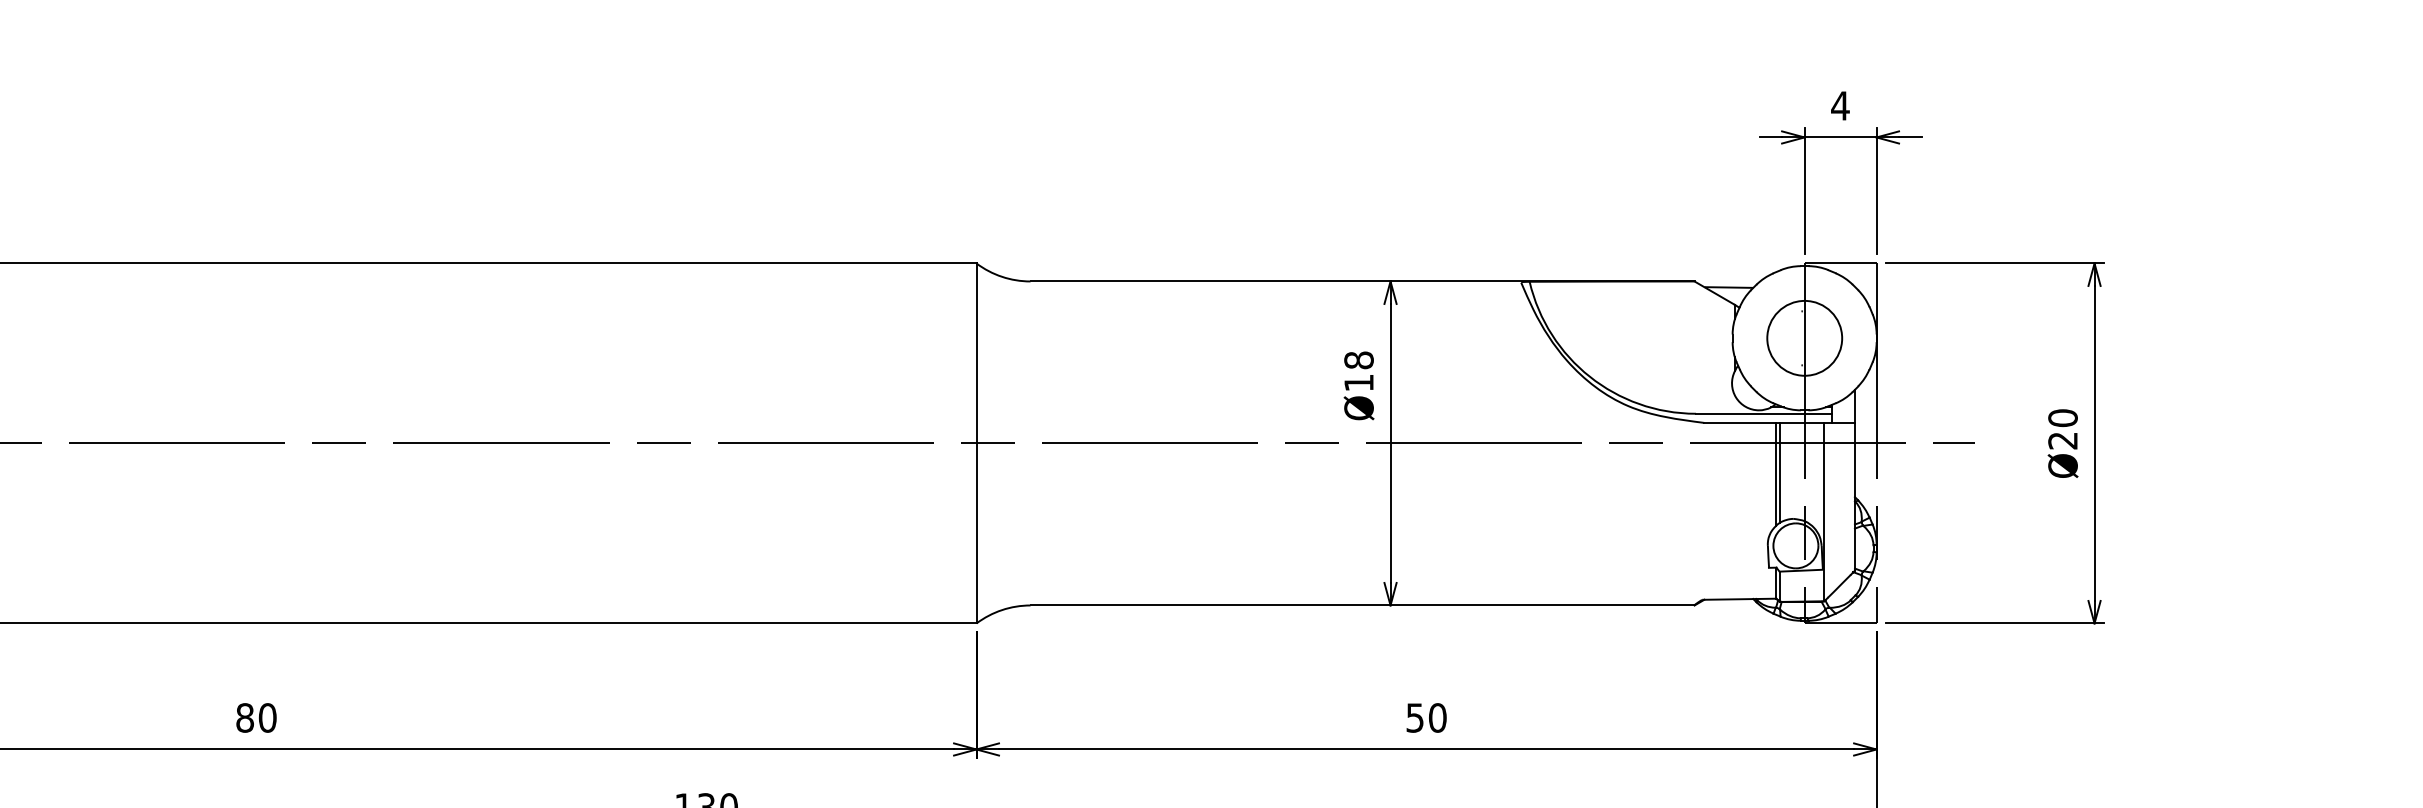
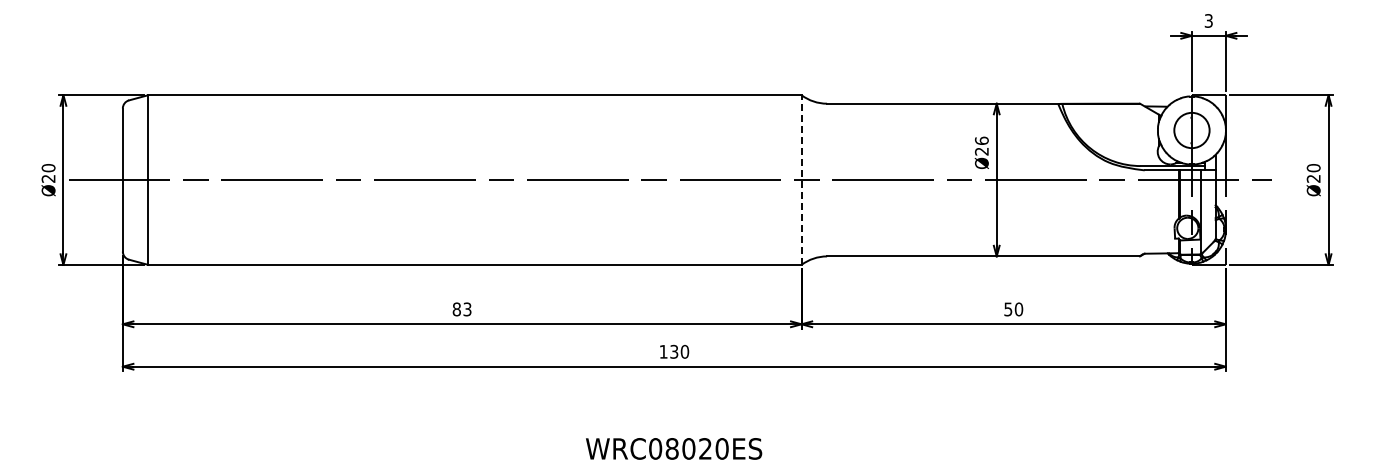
text: (1839, 104) -> (1208, 20), 4 -> 3
text: (1358, 370) -> (981, 145), Ø18 -> Ø26
line: (976, 444) -> (801, 180), solid -> dashed
text: (267, 718) -> (467, 309), 80 -> 83

